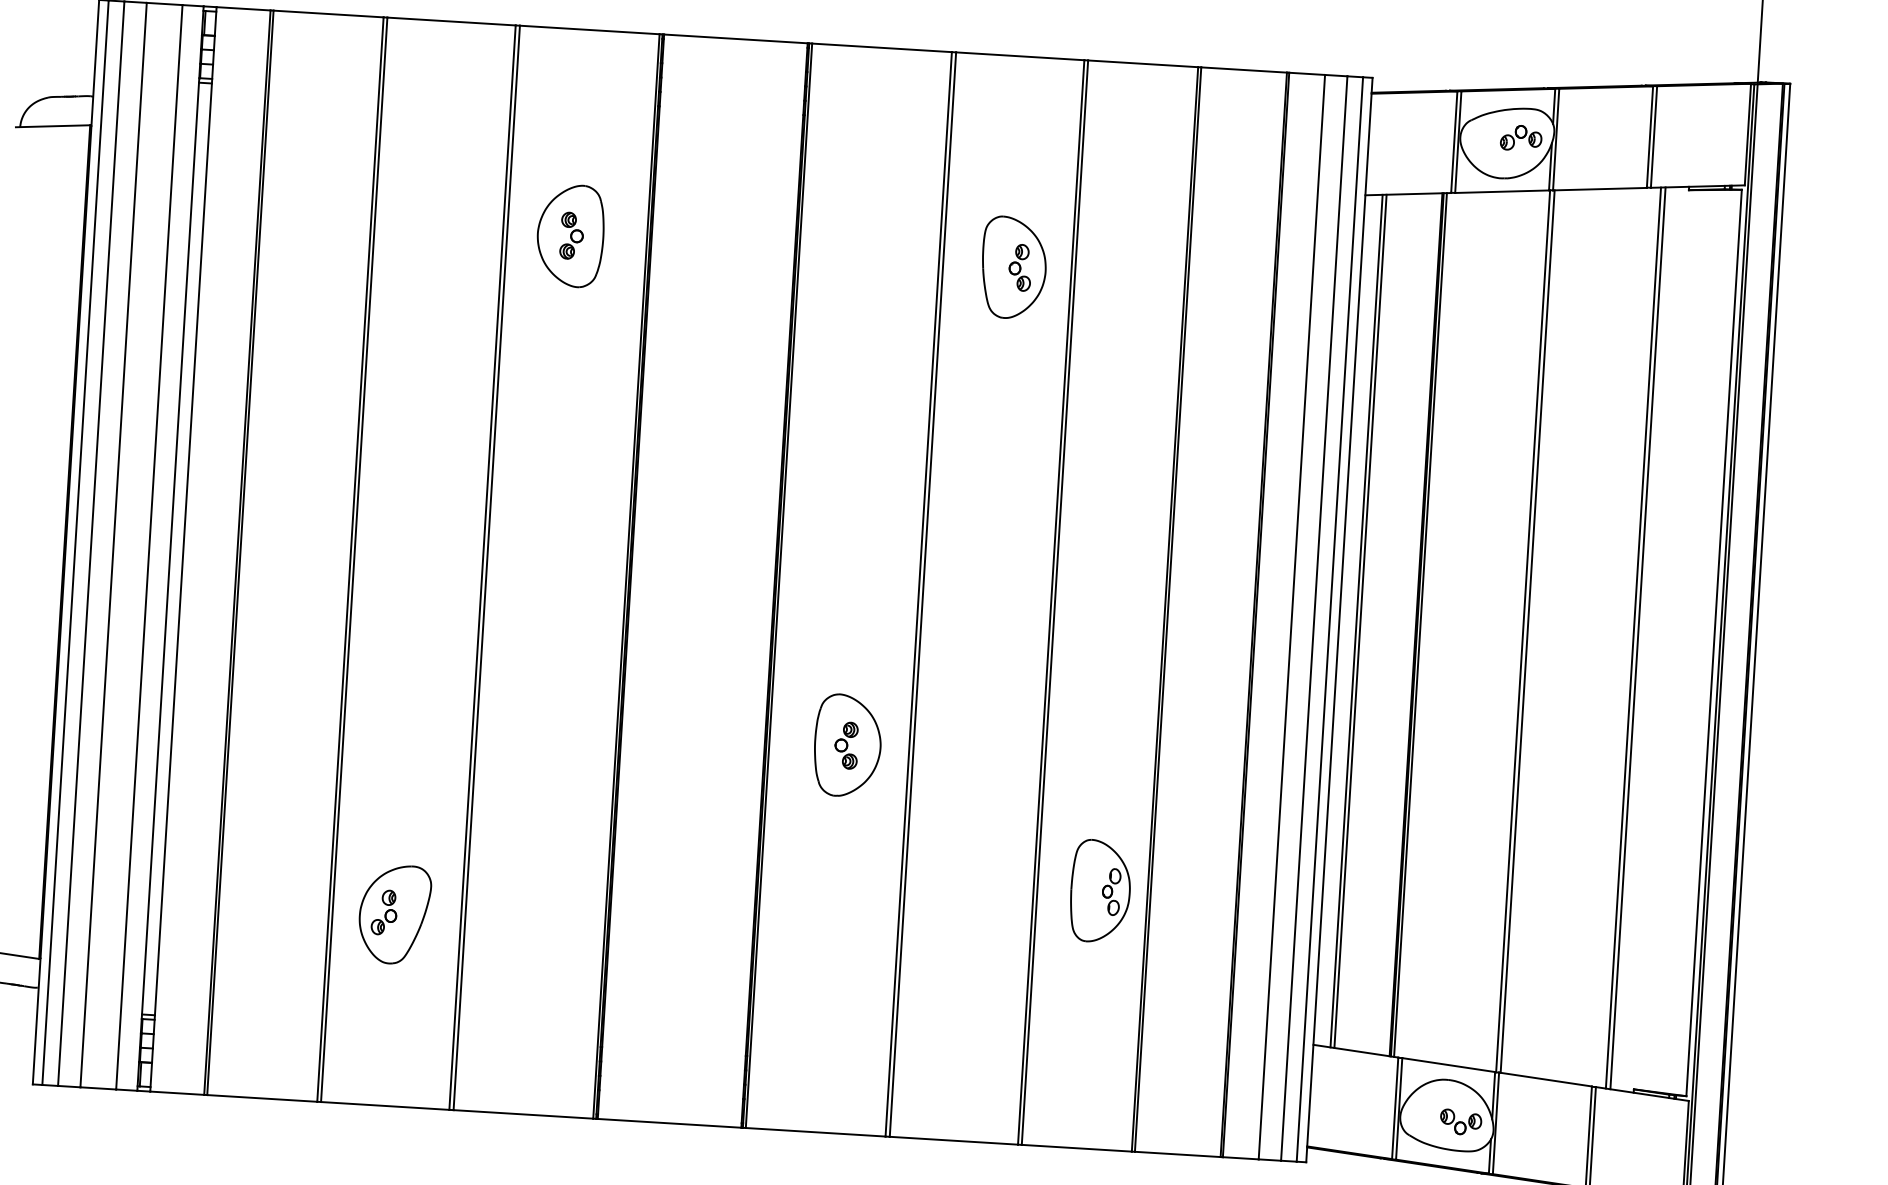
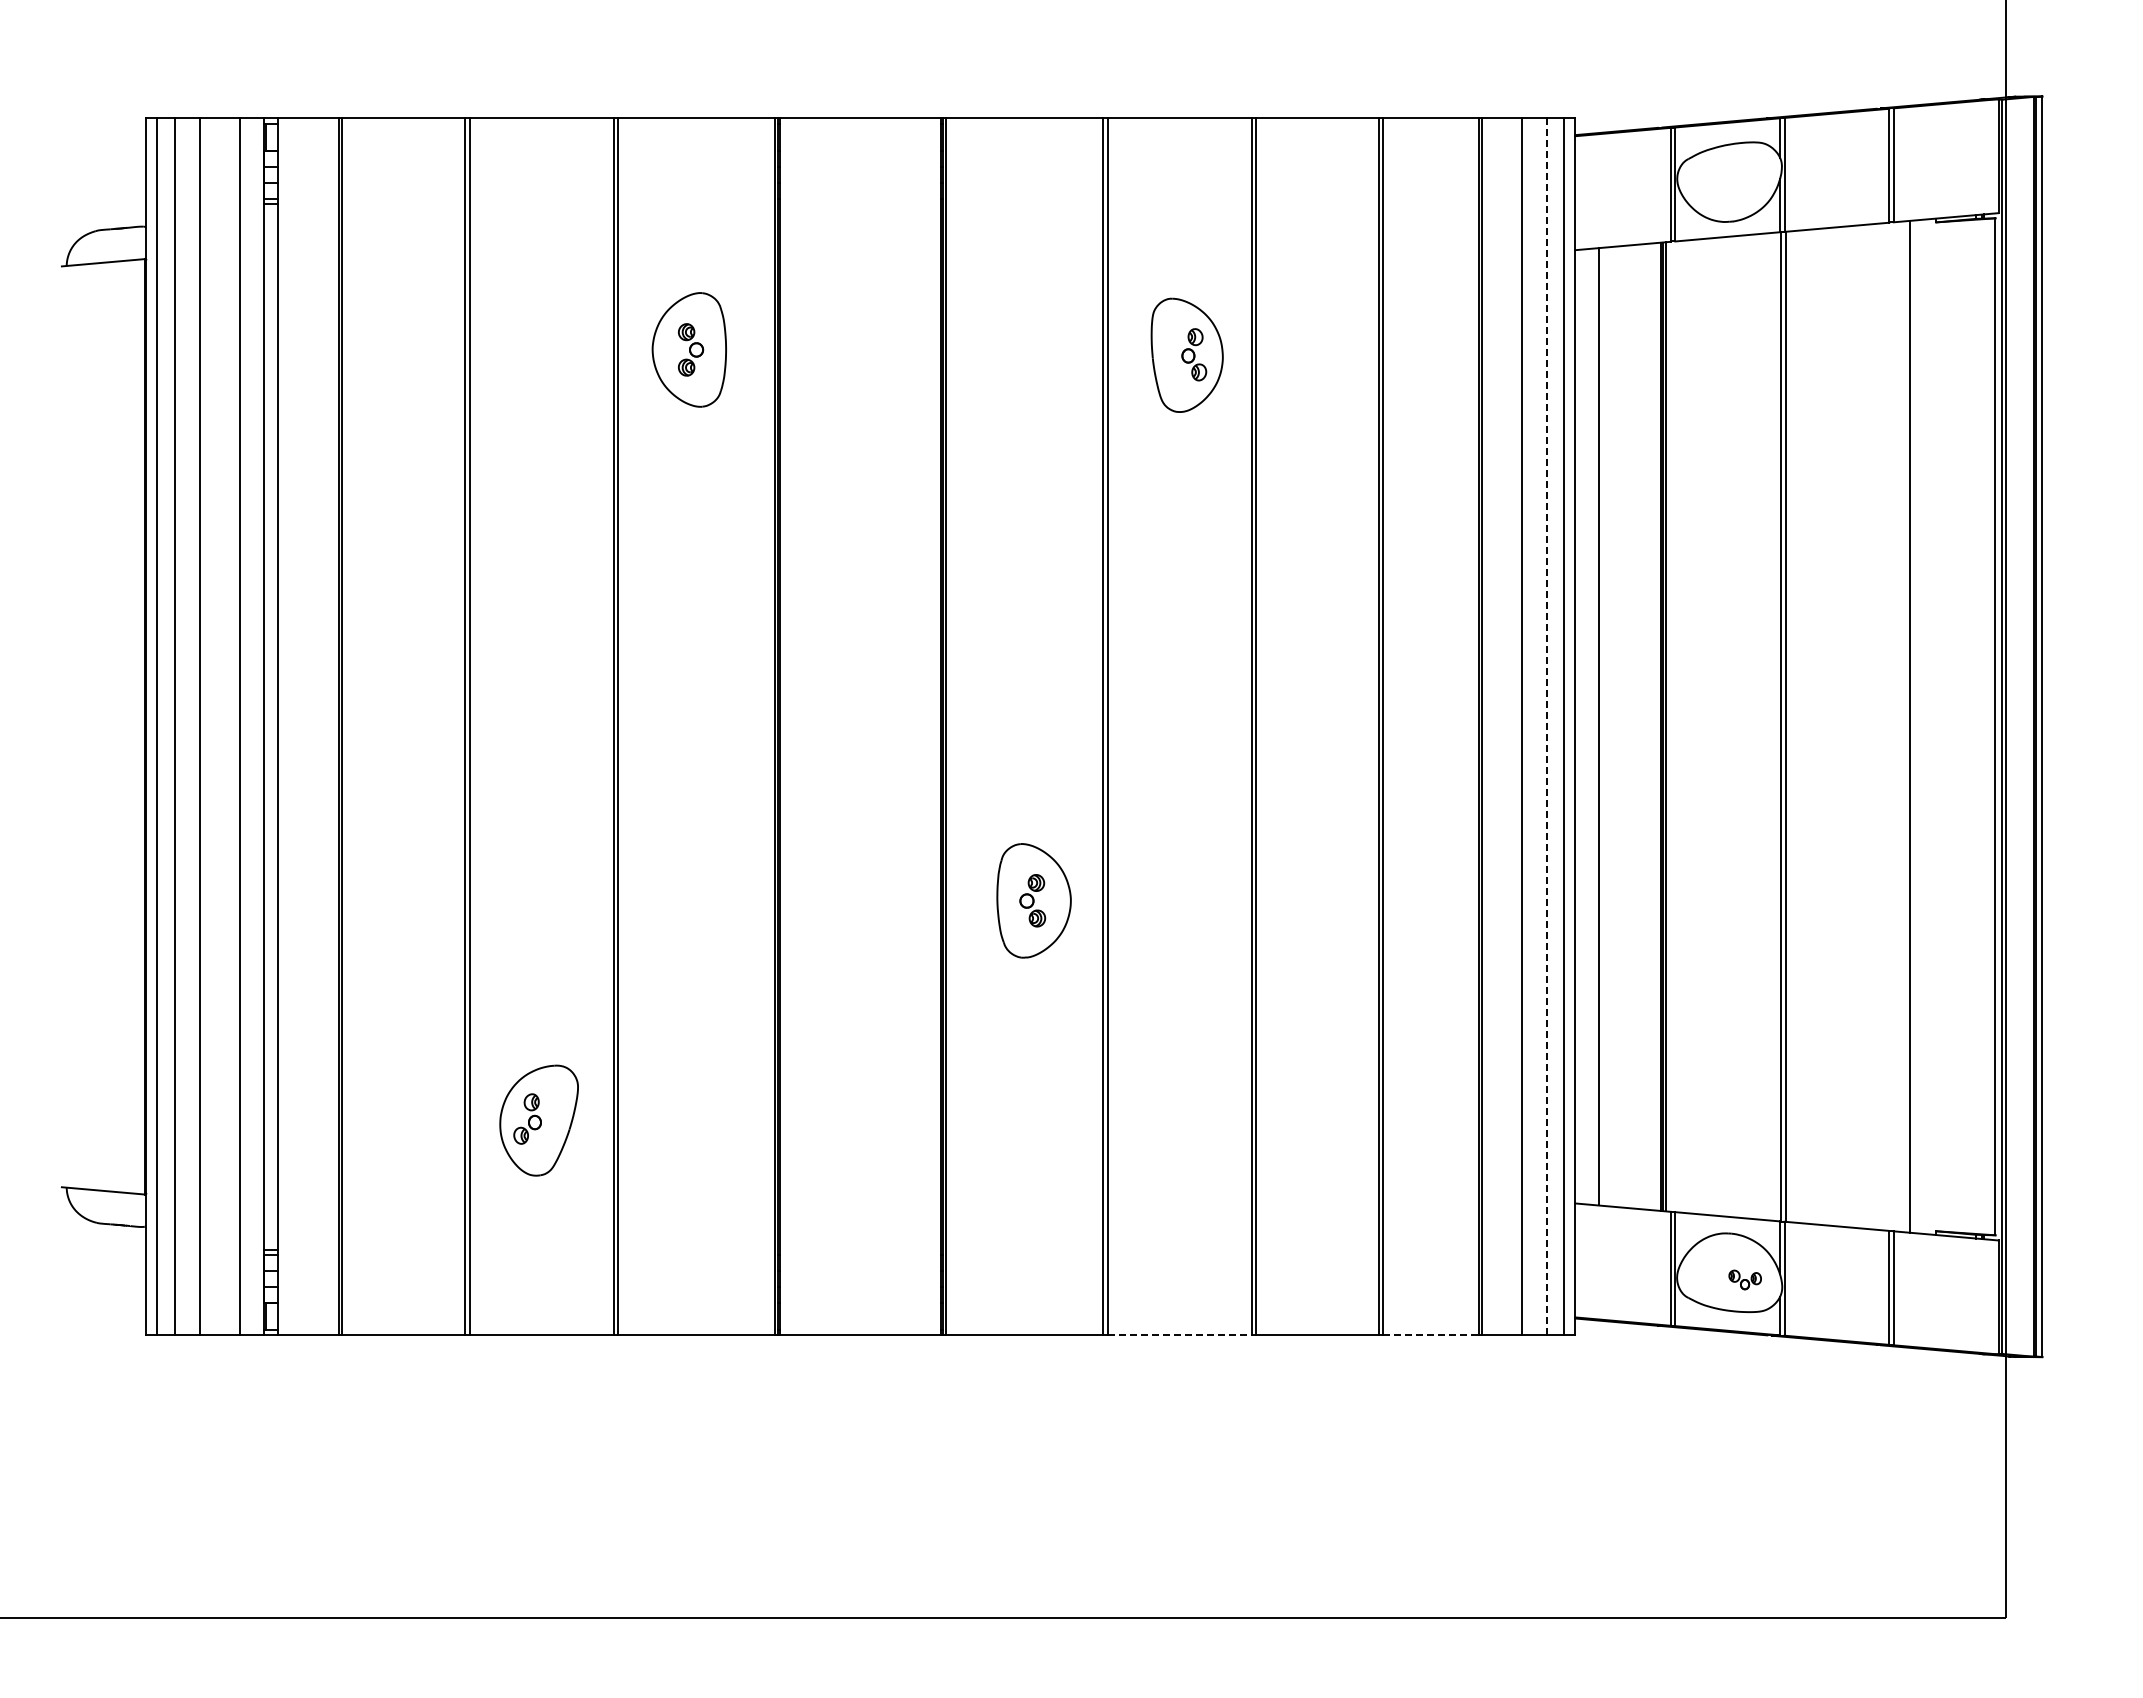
part: (1521, 138) -> (1745, 175), removed
line: (1313, 619) -> (1546, 727), solid -> dashed
line: (1356, 620) -> (1594, 726), removed
line: (1633, 637) -> (1905, 726), removed
part: (1100, 891) -> (1326, 1046), removed
part: (1460, 1121) -> (1744, 1279), size x0.7
line: (953, 1140) -> (1179, 1335), solid -> dashed
line: (1178, 1154) -> (1431, 1335), solid -> dashed

